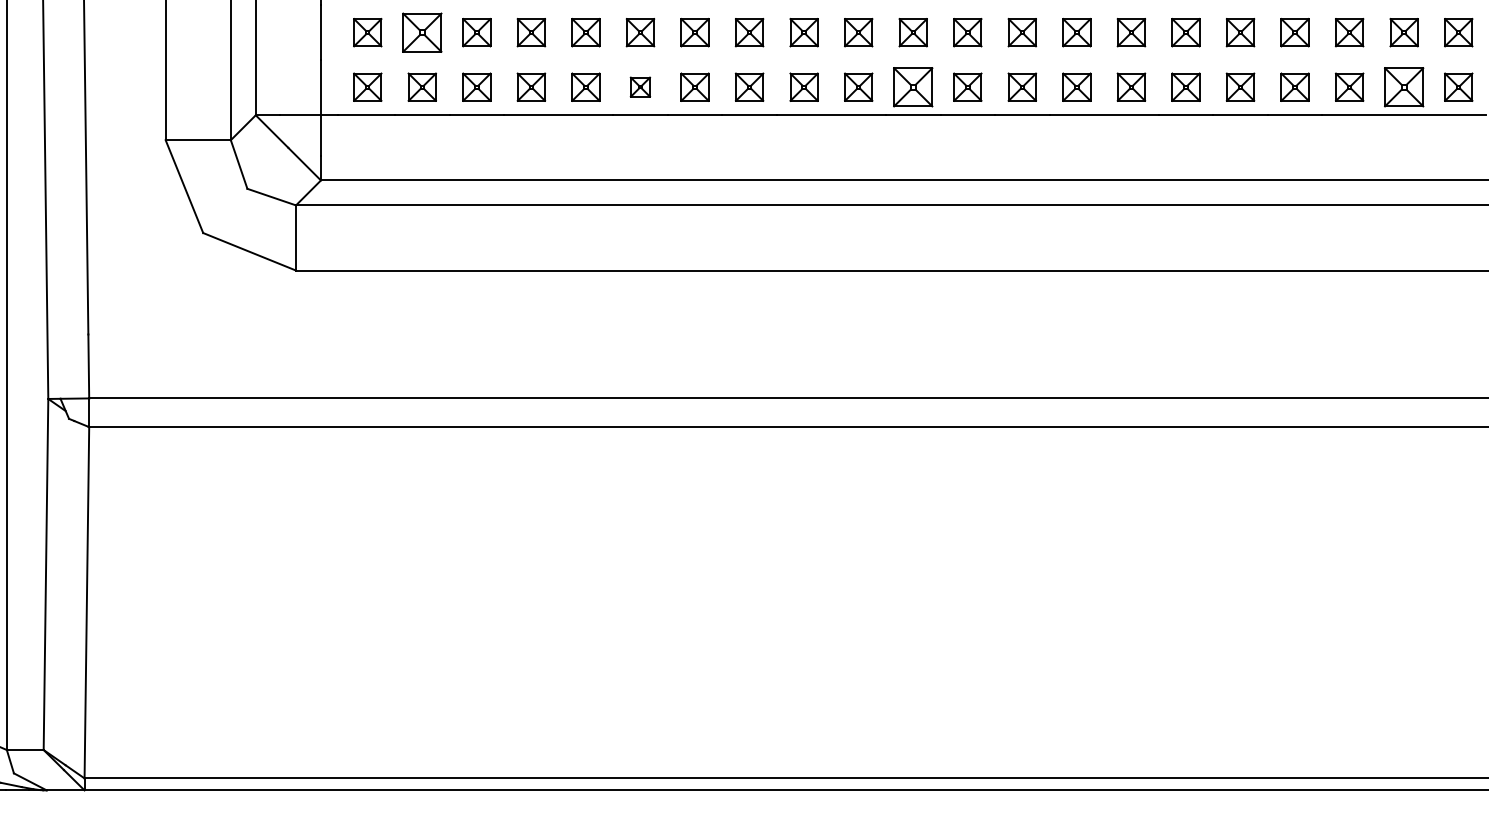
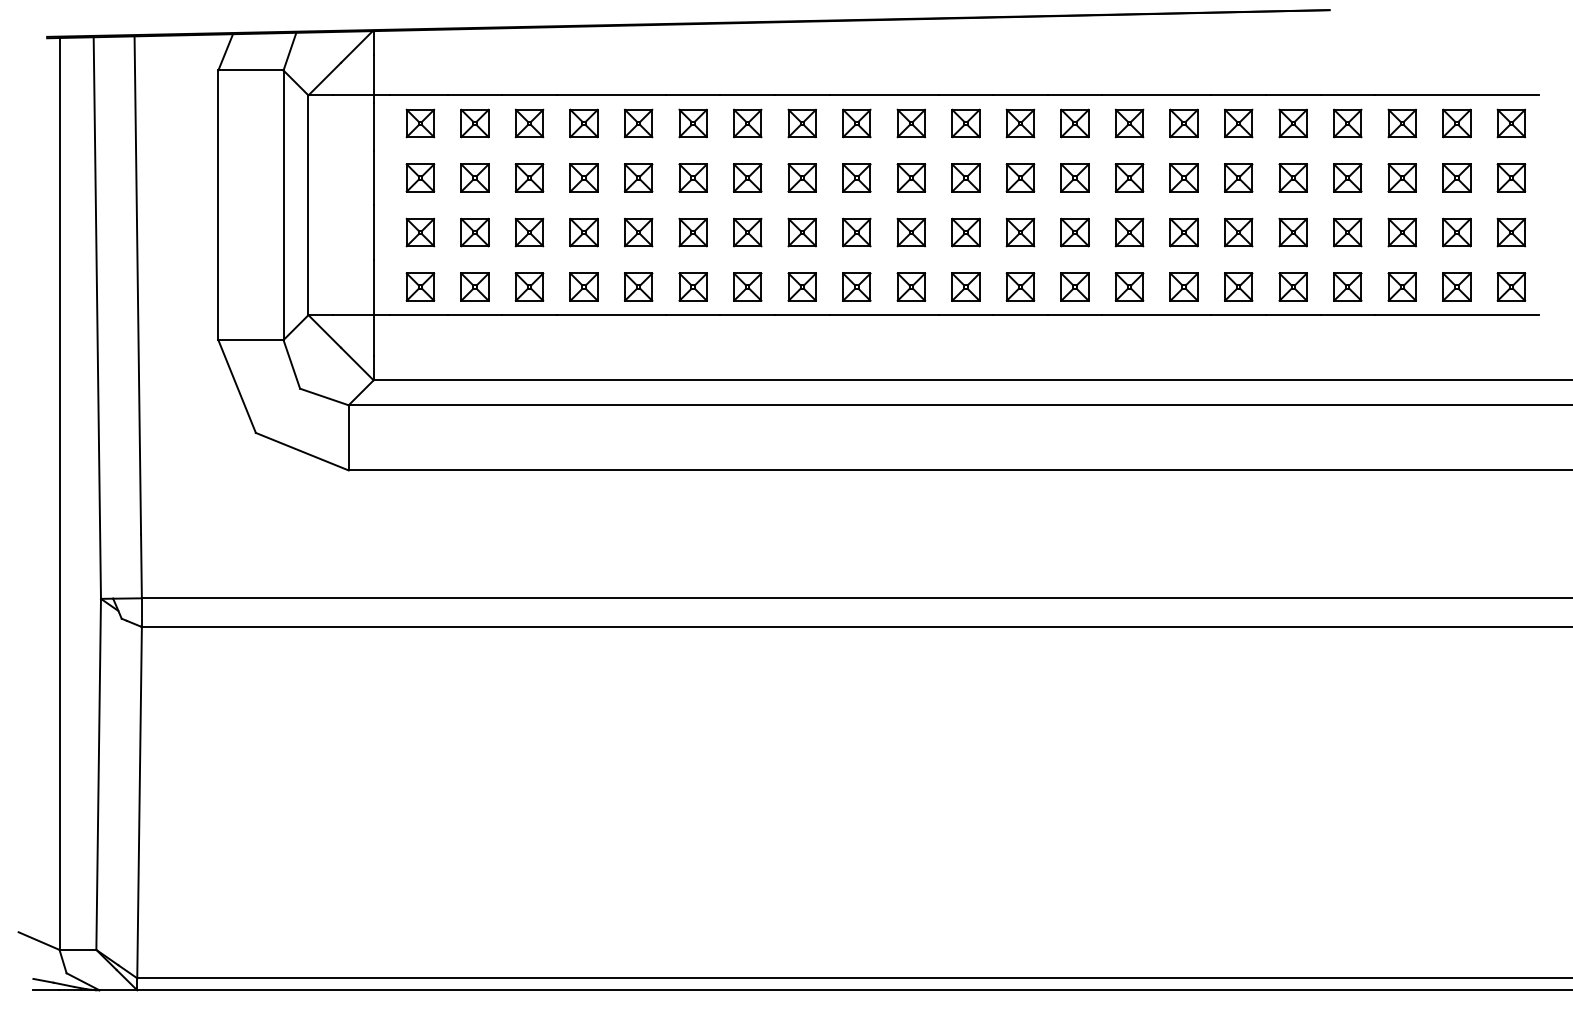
part: (421, 32) -> (474, 232), size x0.71
part: (639, 86) -> (692, 286), size x1.43
part: (912, 86) -> (965, 286), size x0.71
part: (1403, 86) -> (1456, 286), size x0.71

